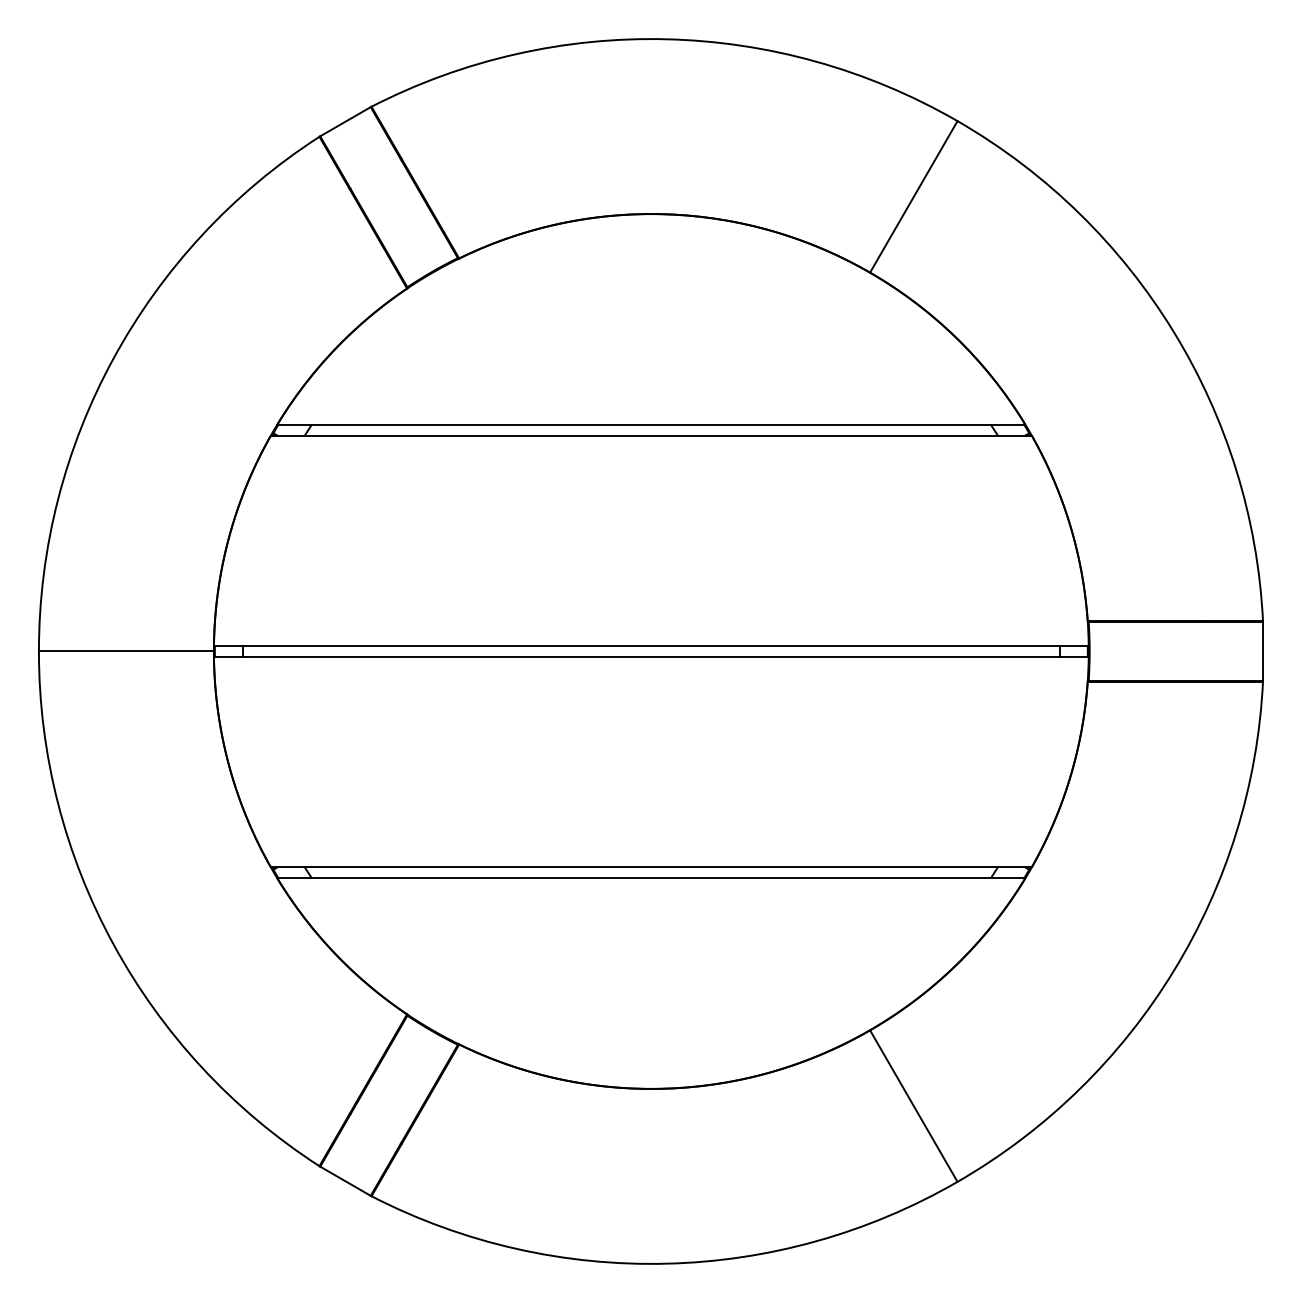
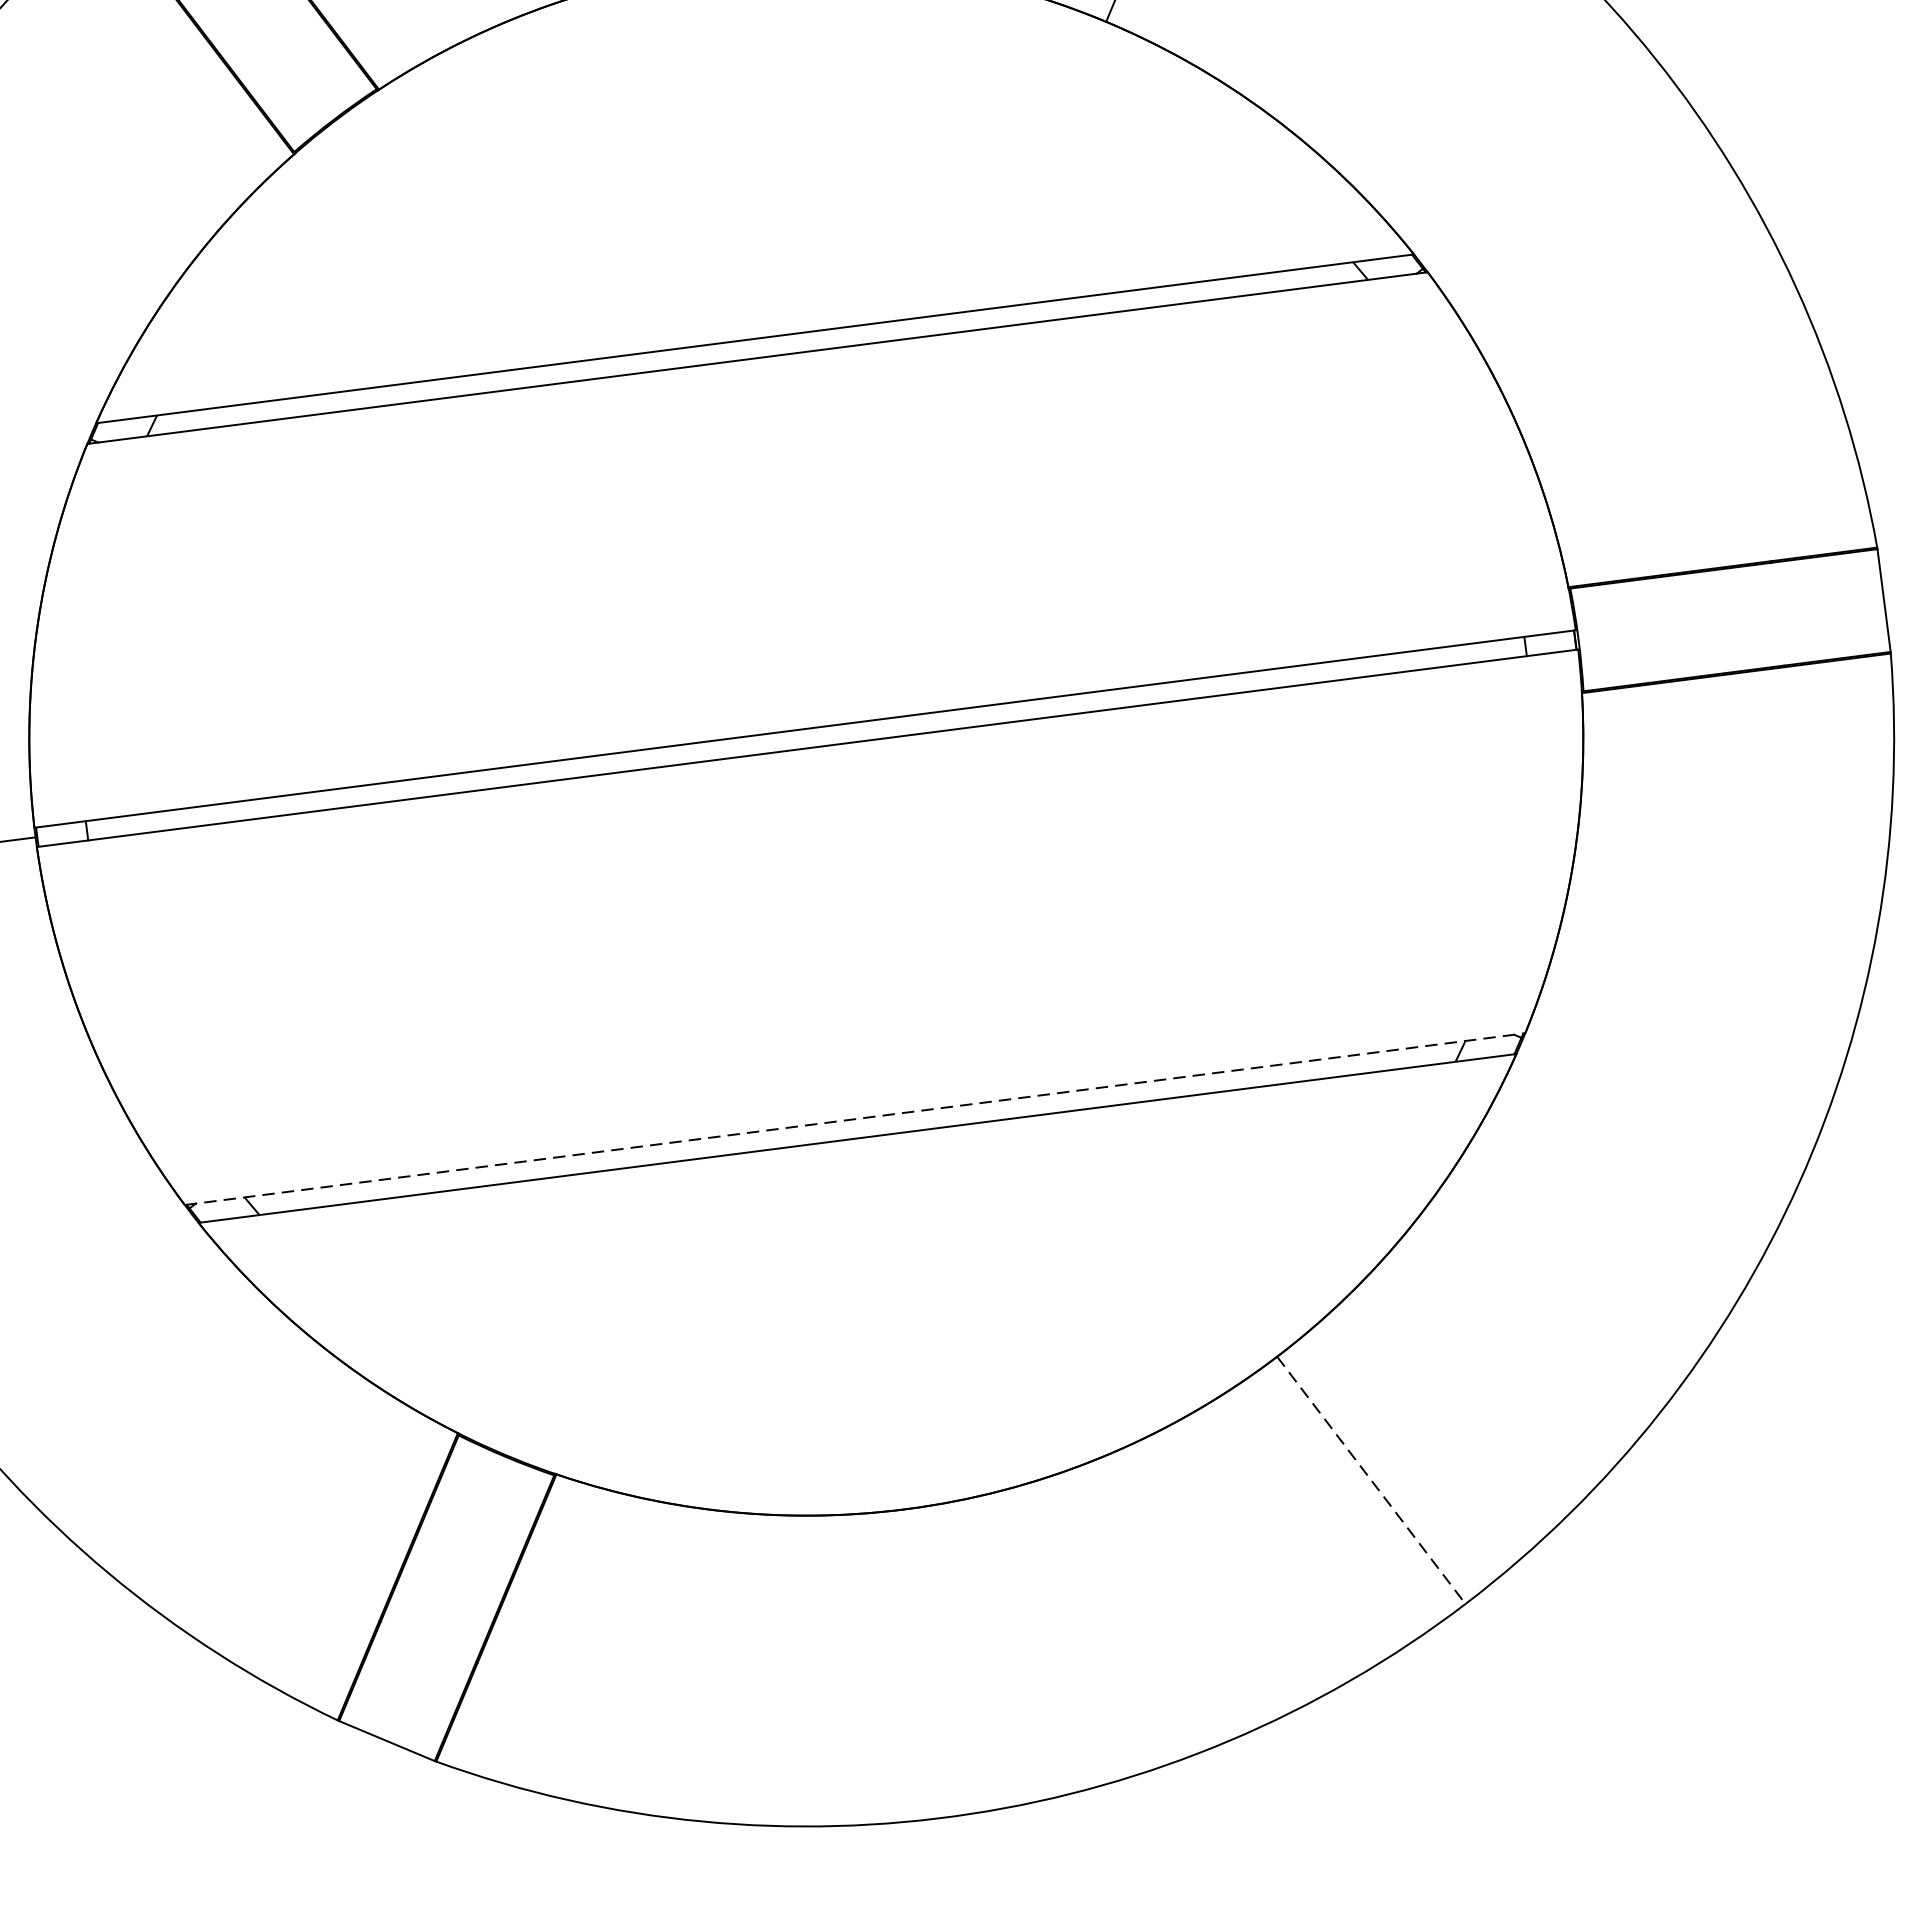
line: (651, 867) -> (855, 1119), solid -> dashed
line: (914, 1106) -> (1372, 1480), solid -> dashed

